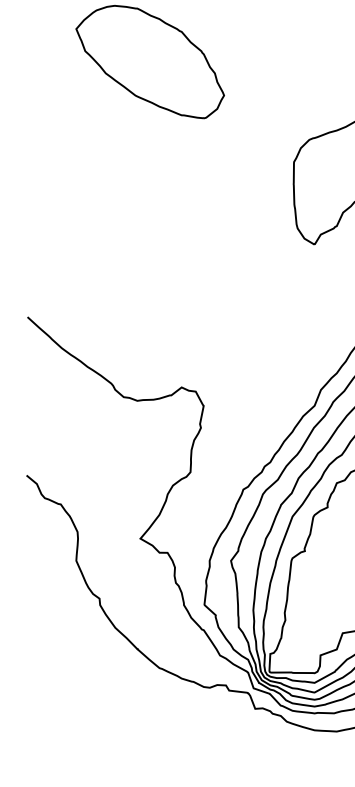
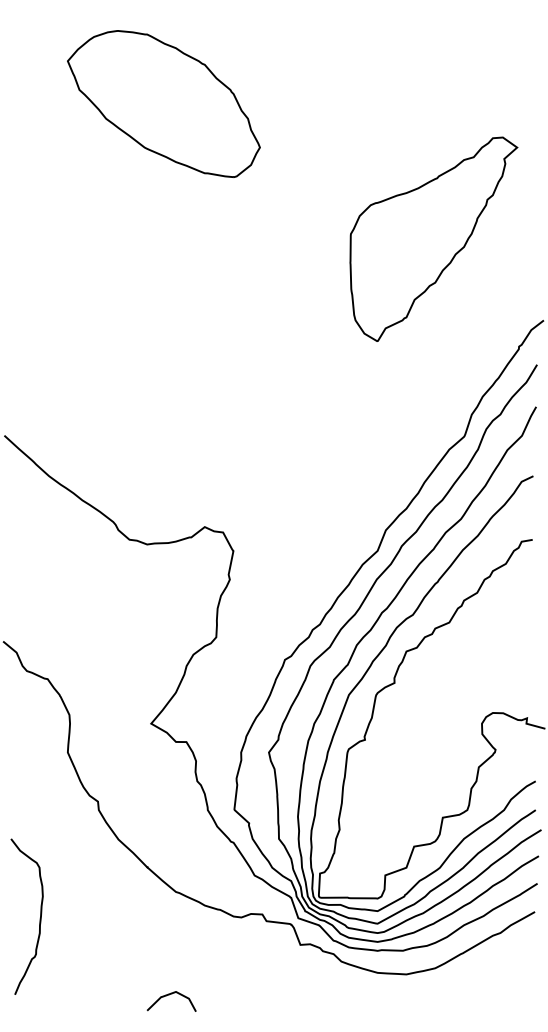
curve: (54, 688) -> (39, 918), added
curve: (154, 747) -> (169, 995), added

